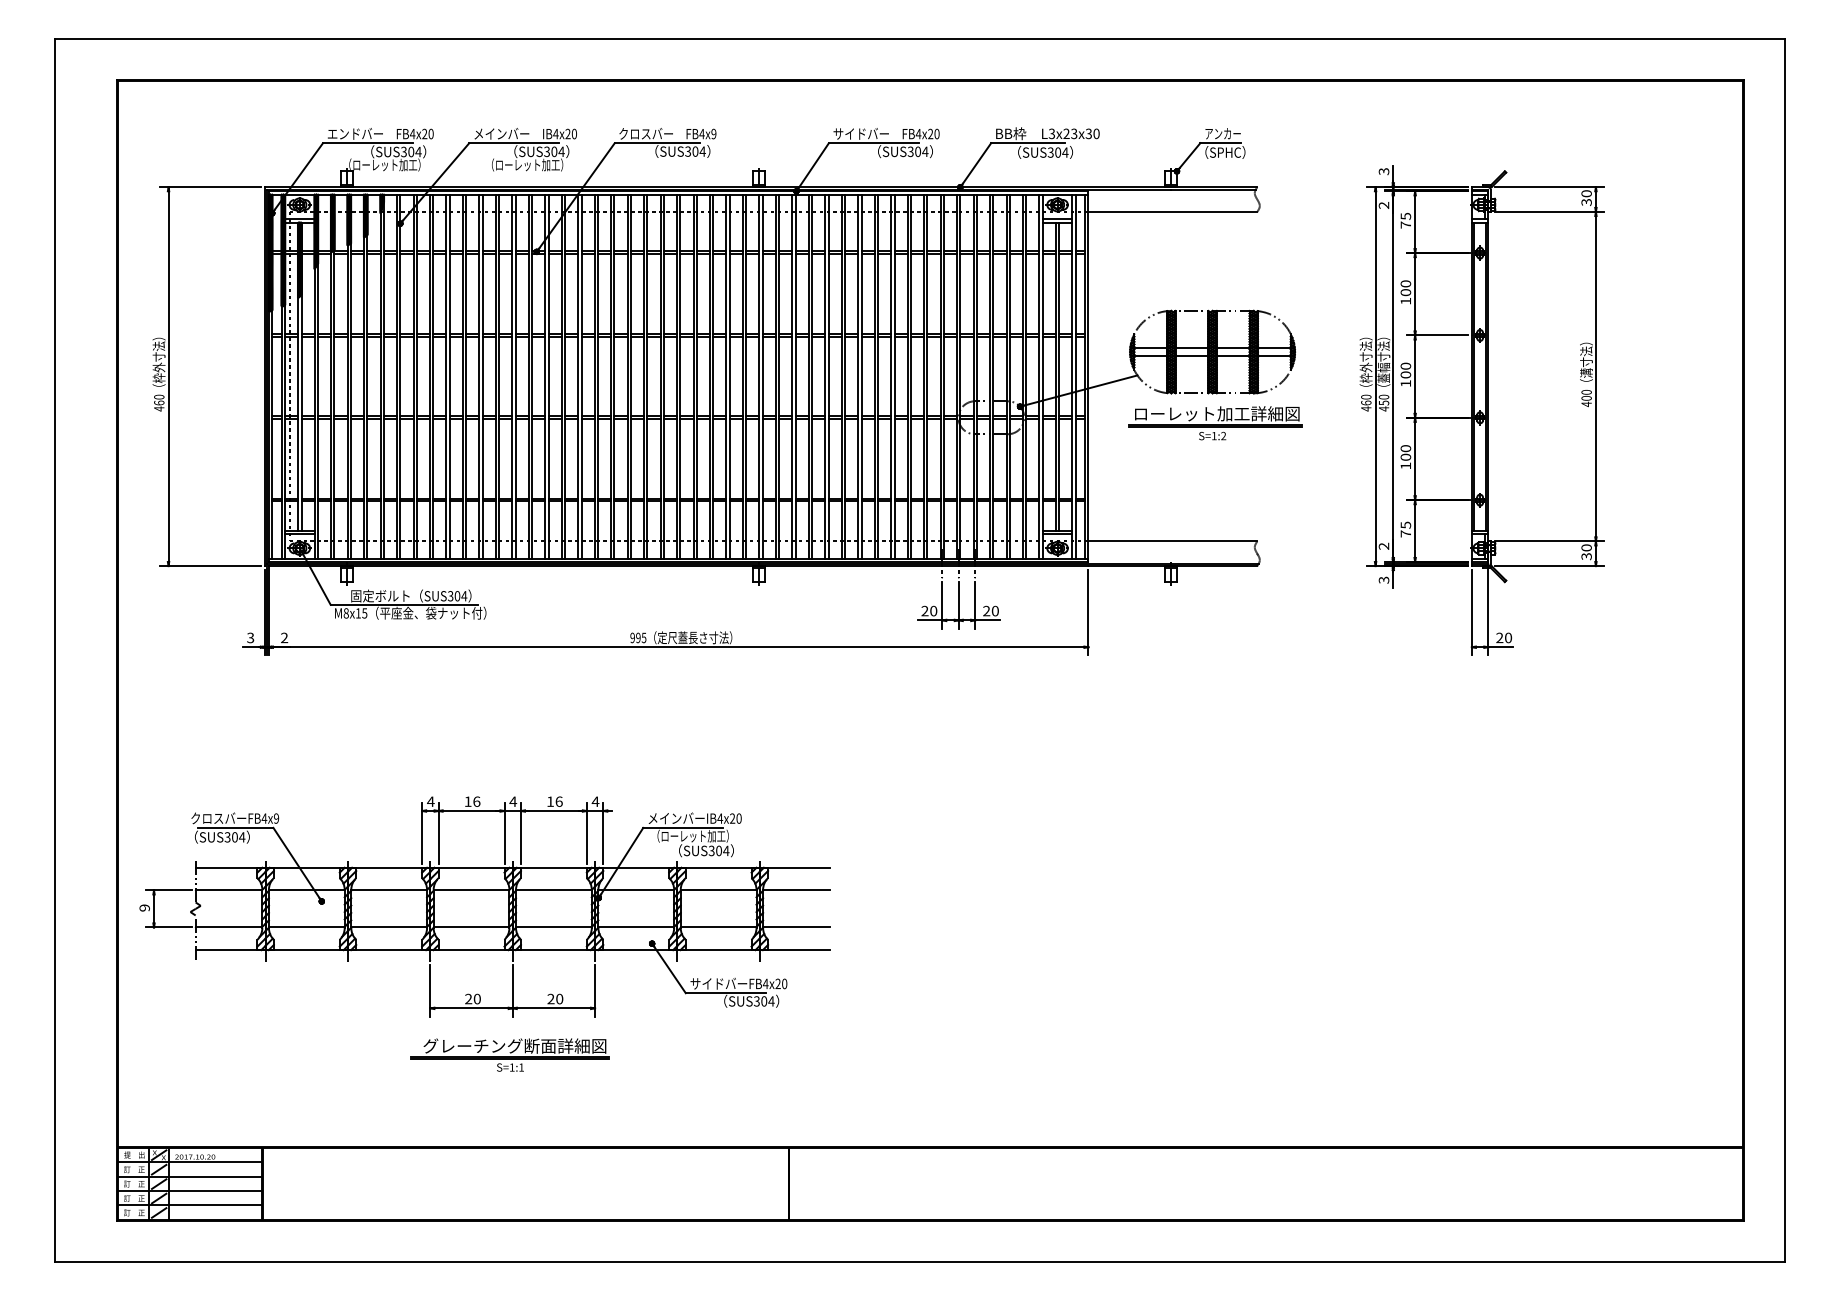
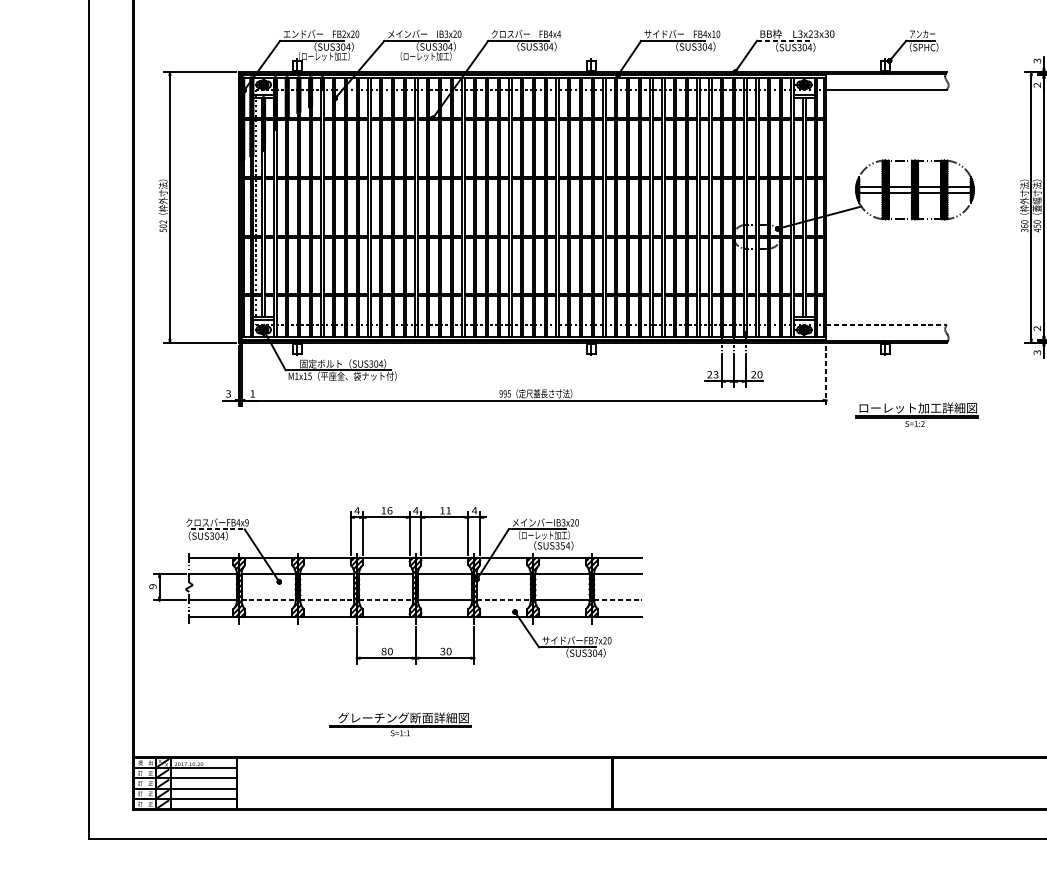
text: (412, 133) -> (344, 33), FB4x20 -> FB2x20
text: (555, 133) -> (446, 33), IB4x20 -> IB3x20
text: (713, 133) -> (558, 33), FB4x9 -> FB4x4
text: (930, 133) -> (713, 33), FB4x20 -> FB4x10
line: (1028, 143) -> (783, 41), solid -> dashed
text: (159, 402) -> (163, 225), 460 -> 502
text: (1366, 408) -> (1024, 230), 460 -> 360
part: (1215, 423) -> (917, 414), moved
line: (1173, 541) -> (887, 325), solid -> dashed
text: (933, 611) -> (715, 375), 20 -> 23
line: (1088, 612) -> (826, 375), solid -> dashed
text: (345, 613) -> (296, 376), M8x15 -> M1x15
text: (284, 637) -> (252, 393), 2 -> 1
text: (558, 801) -> (448, 510), 16 -> 11
text: (720, 818) -> (563, 522), IB4x20 -> IB3x20
line: (235, 827) -> (217, 529), solid -> dashed
text: (718, 850) -> (562, 545), SUS304 -> SUS354
line: (306, 927) -> (268, 600), solid -> dashed
line: (389, 927) -> (327, 600), solid -> dashed
line: (471, 927) -> (386, 600), solid -> dashed
line: (636, 927) -> (503, 600), solid -> dashed
line: (796, 927) -> (618, 600), solid -> dashed
text: (765, 983) -> (595, 640), FB4x20 -> FB7x20
text: (468, 998) -> (384, 651), 20 -> 80
text: (550, 999) -> (442, 651), 20 -> 30
part: (509, 1054) -> (399, 723), moved

